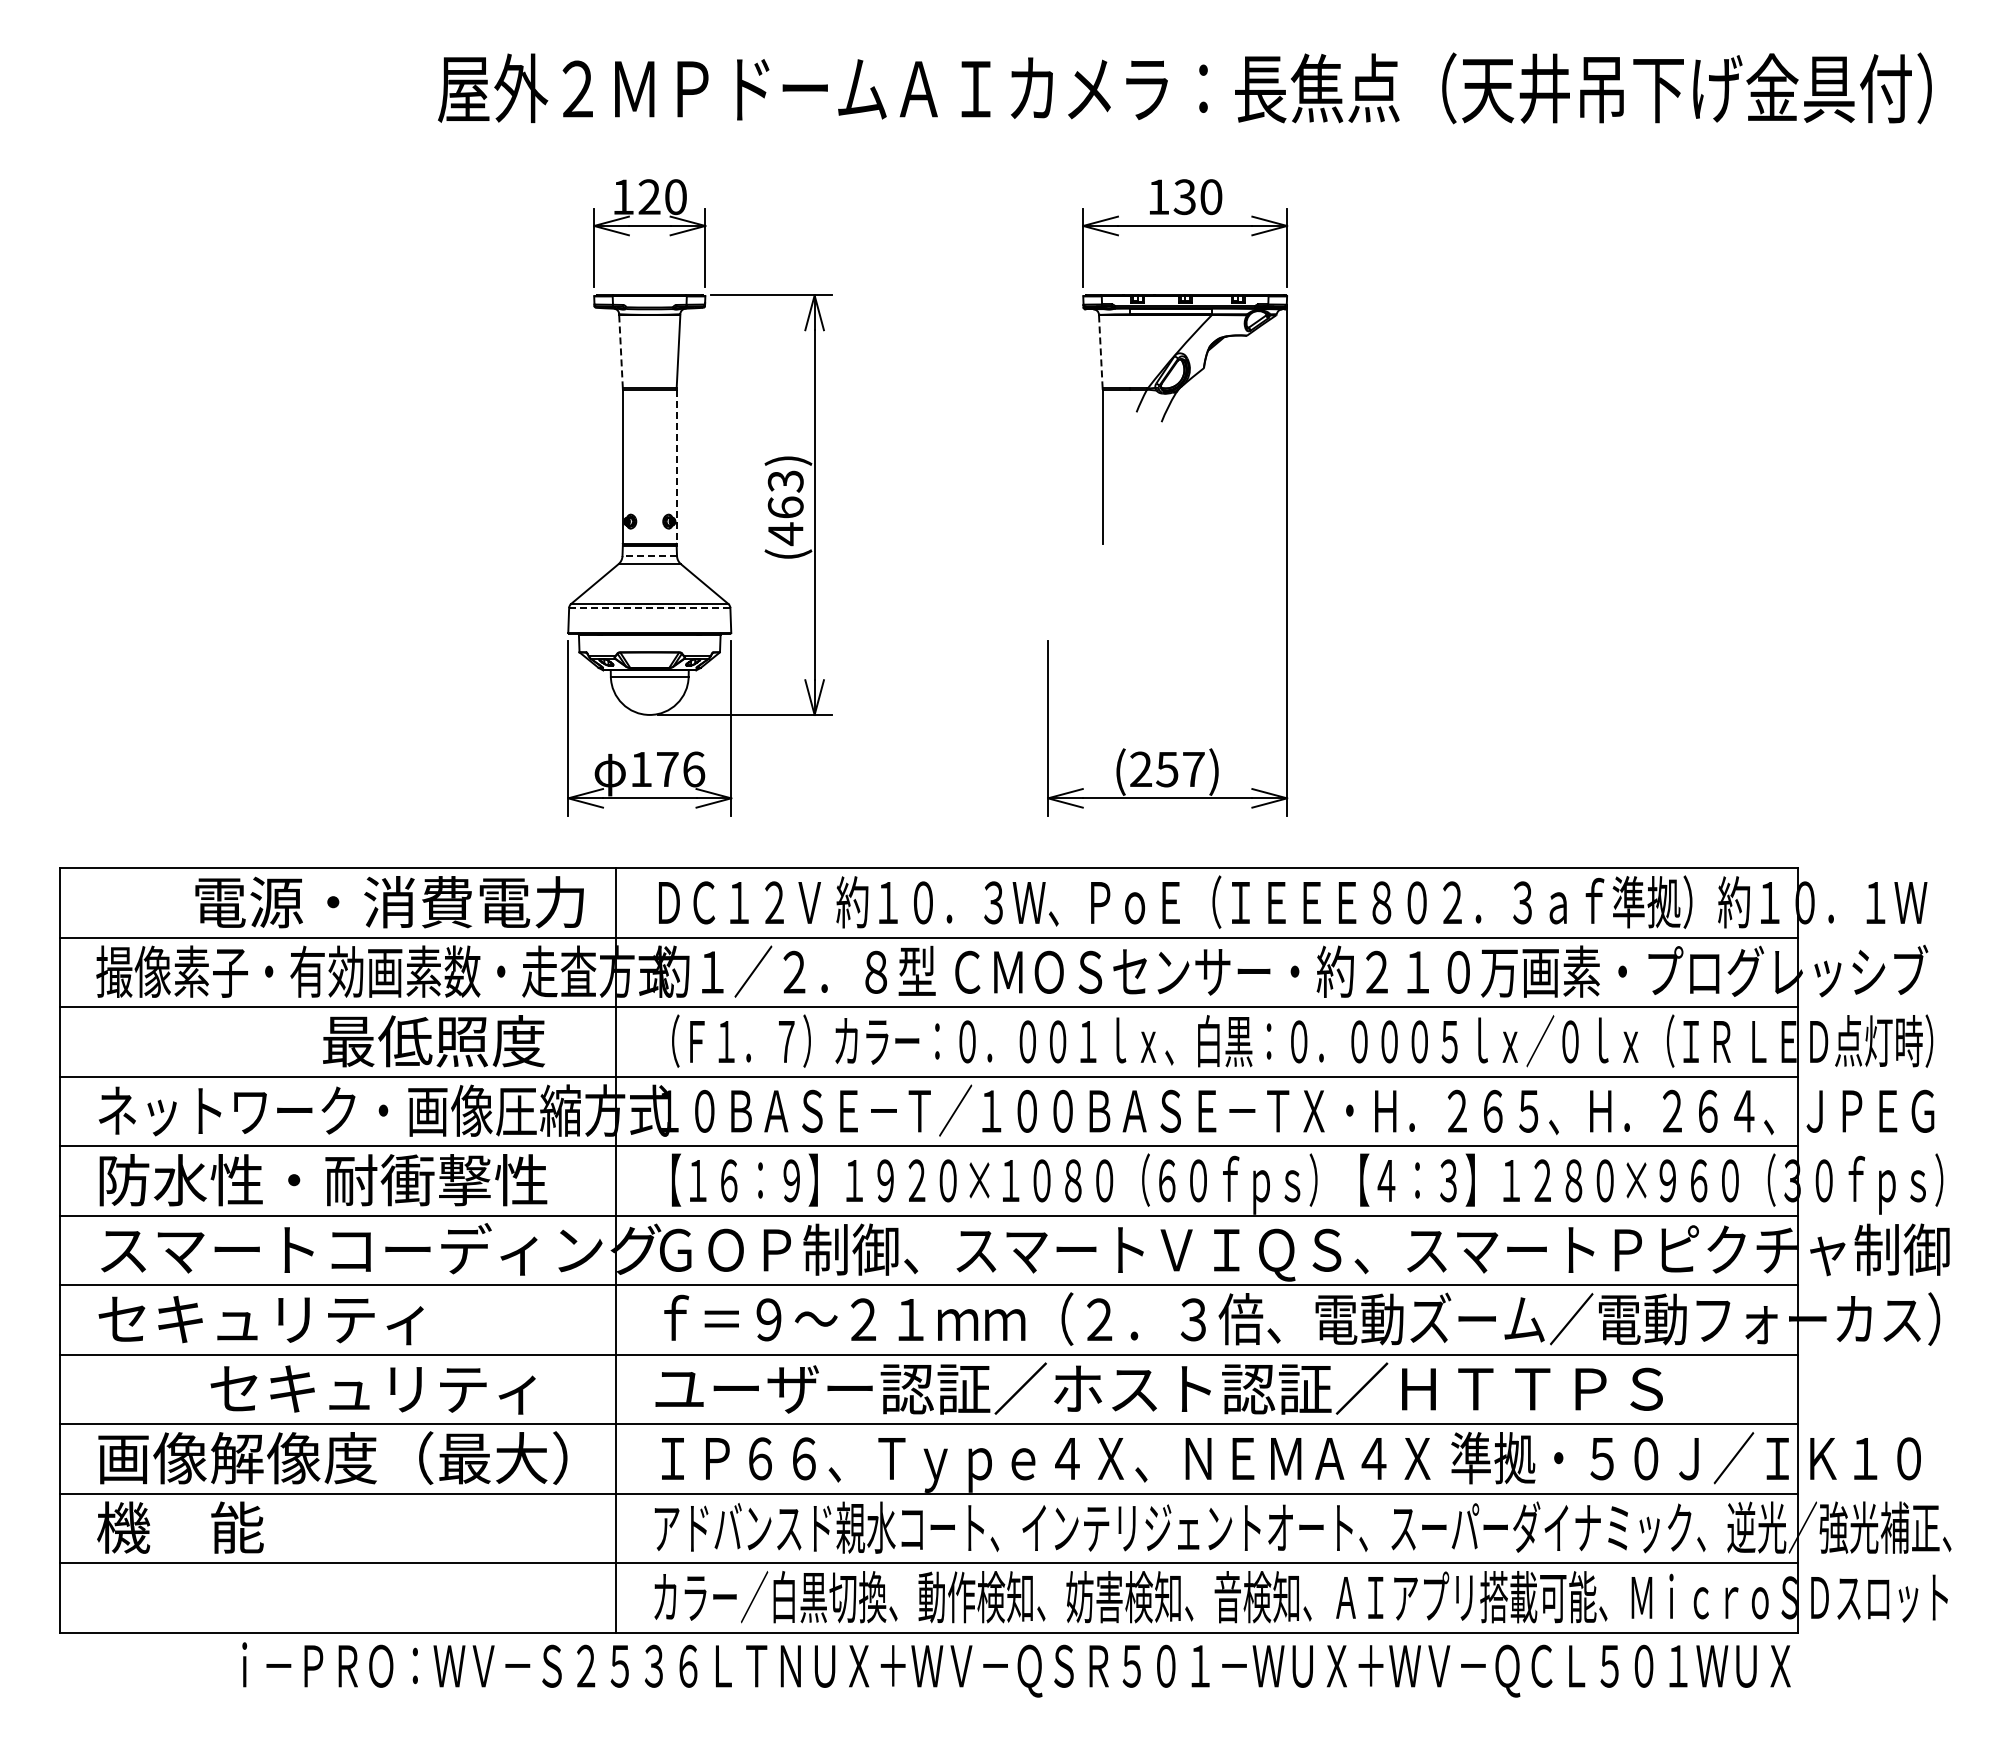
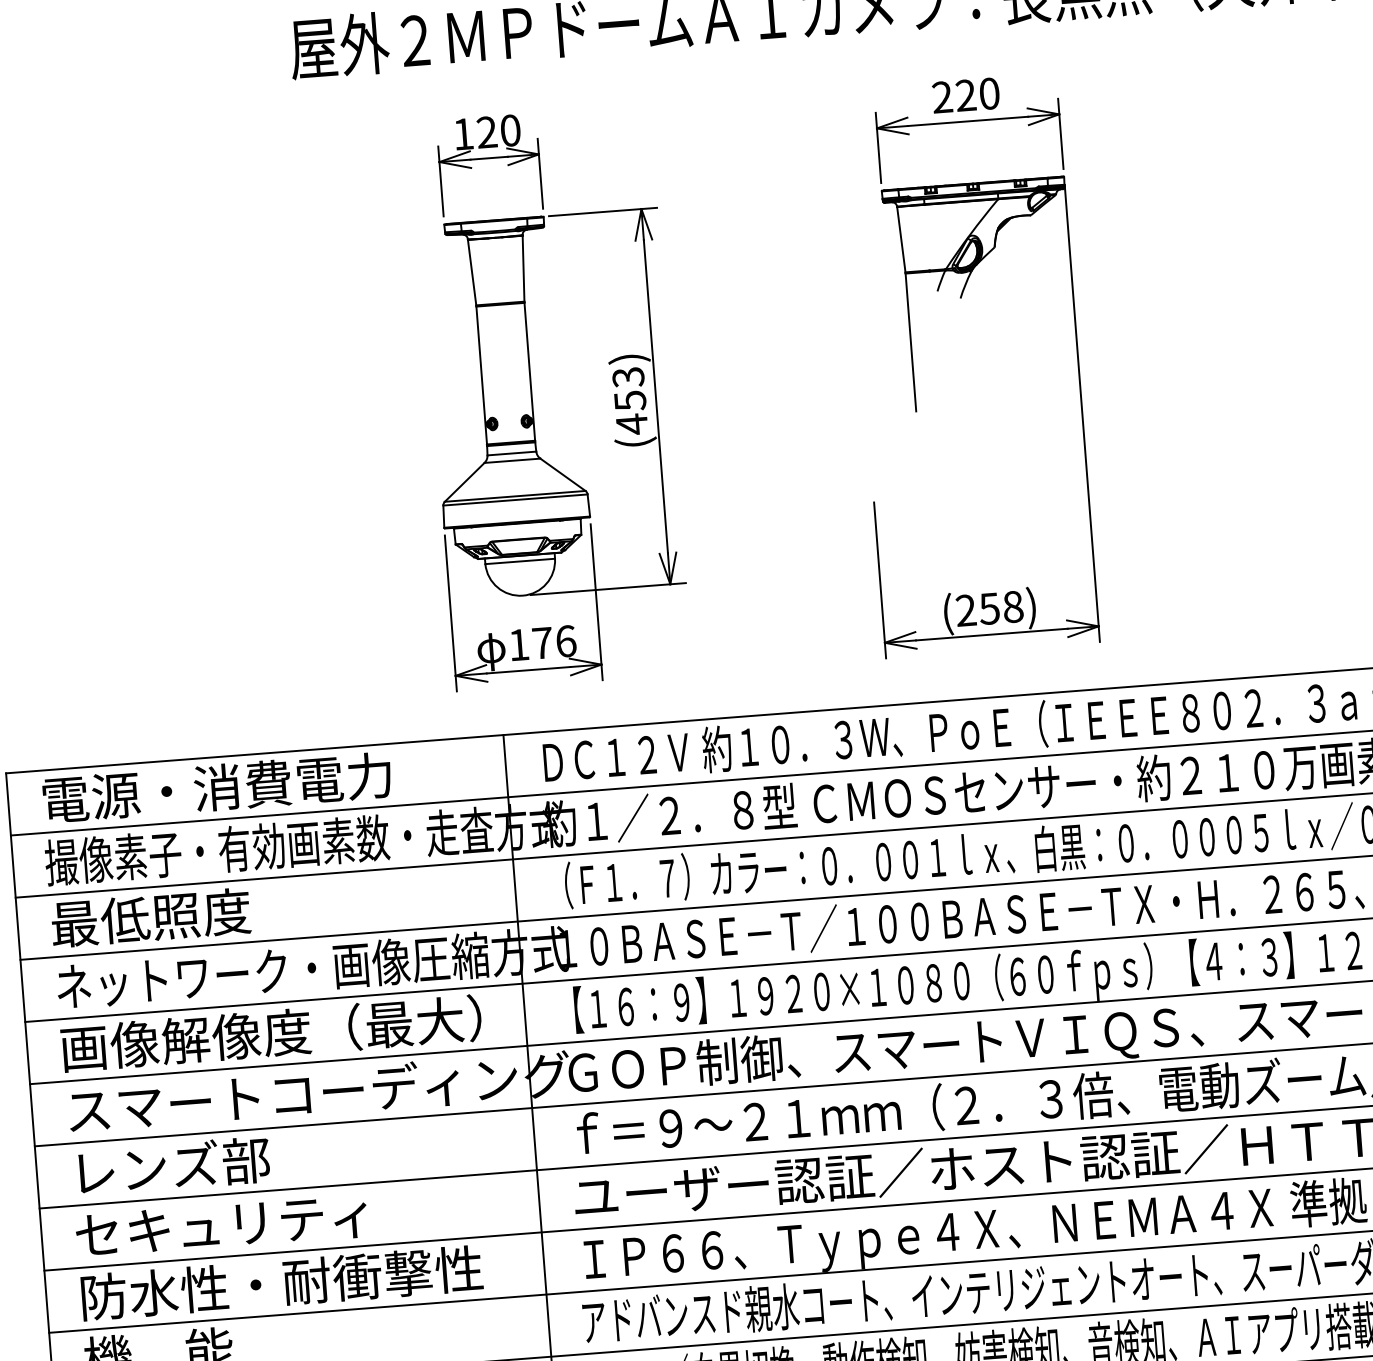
text: (1171, 197) -> (953, 96), 130 -> 220
line: (621, 351) -> (472, 272), dashed -> solid
line: (1100, 351) -> (901, 239), dashed -> solid
line: (676, 467) -> (529, 372), dashed -> solid
text: (785, 507) -> (629, 400), (463) -> (453)
line: (649, 556) -> (511, 453), dashed -> solid
line: (649, 608) -> (515, 500), dashed -> solid
text: (1193, 769) -> (1012, 607), (257) -> (258)
text: (389, 902) -> (217, 787), moved
text: (433, 1041) -> (150, 918), moved
text: (332, 1179) -> (271, 1033), 防水性・耐衝撃性 -> 画像解像度（最大）
text: (260, 1318) -> (216, 1162), セキュリティ -> レンズ部
text: (372, 1389) -> (221, 1225), moved
text: (332, 1457) -> (290, 1281), 画像解像度（最大） -> 防水性・耐衝撃性

